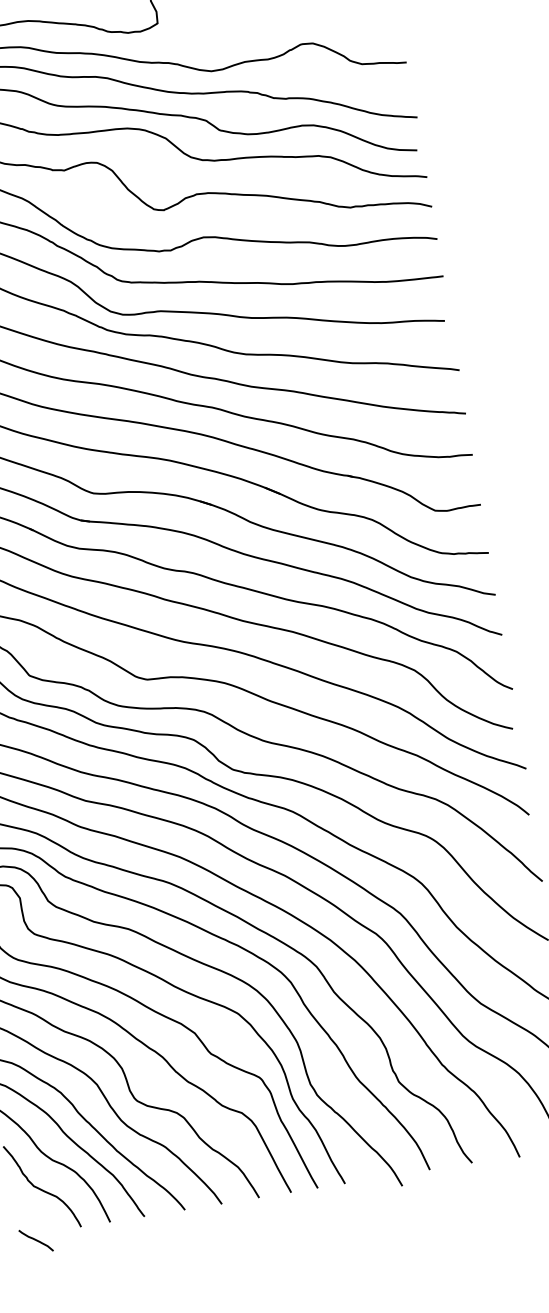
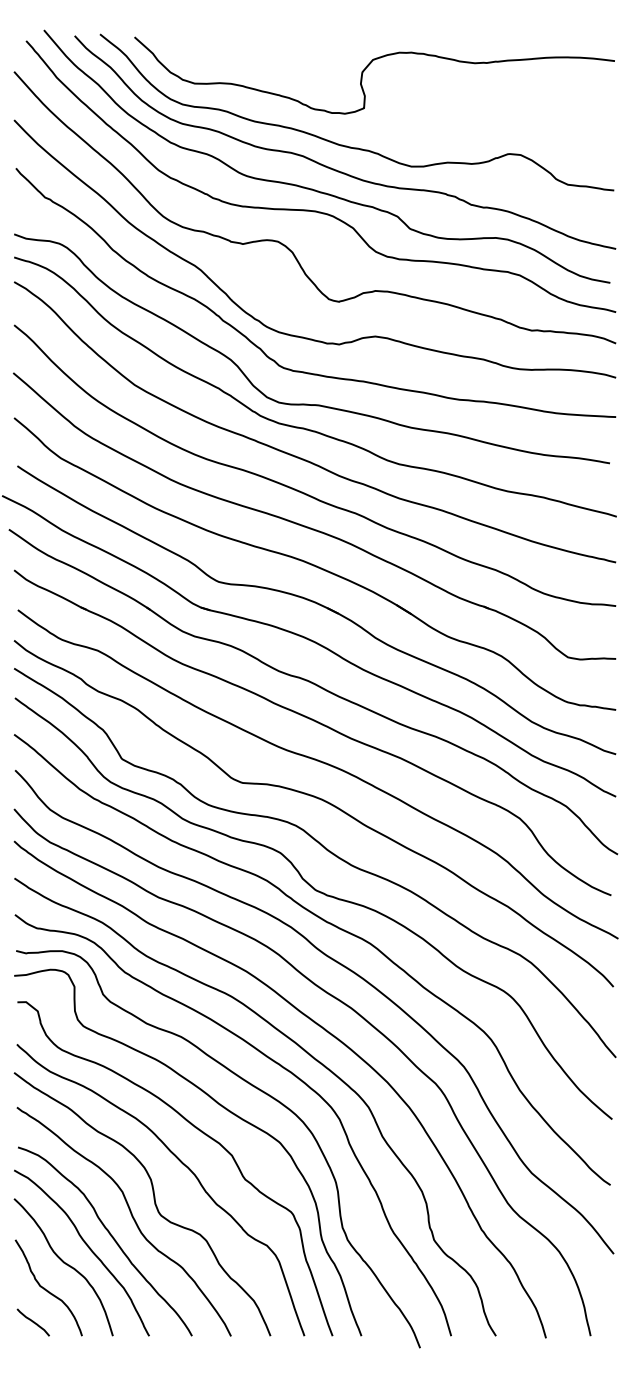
curve: (35, 1240) -> (32, 1322), moved

